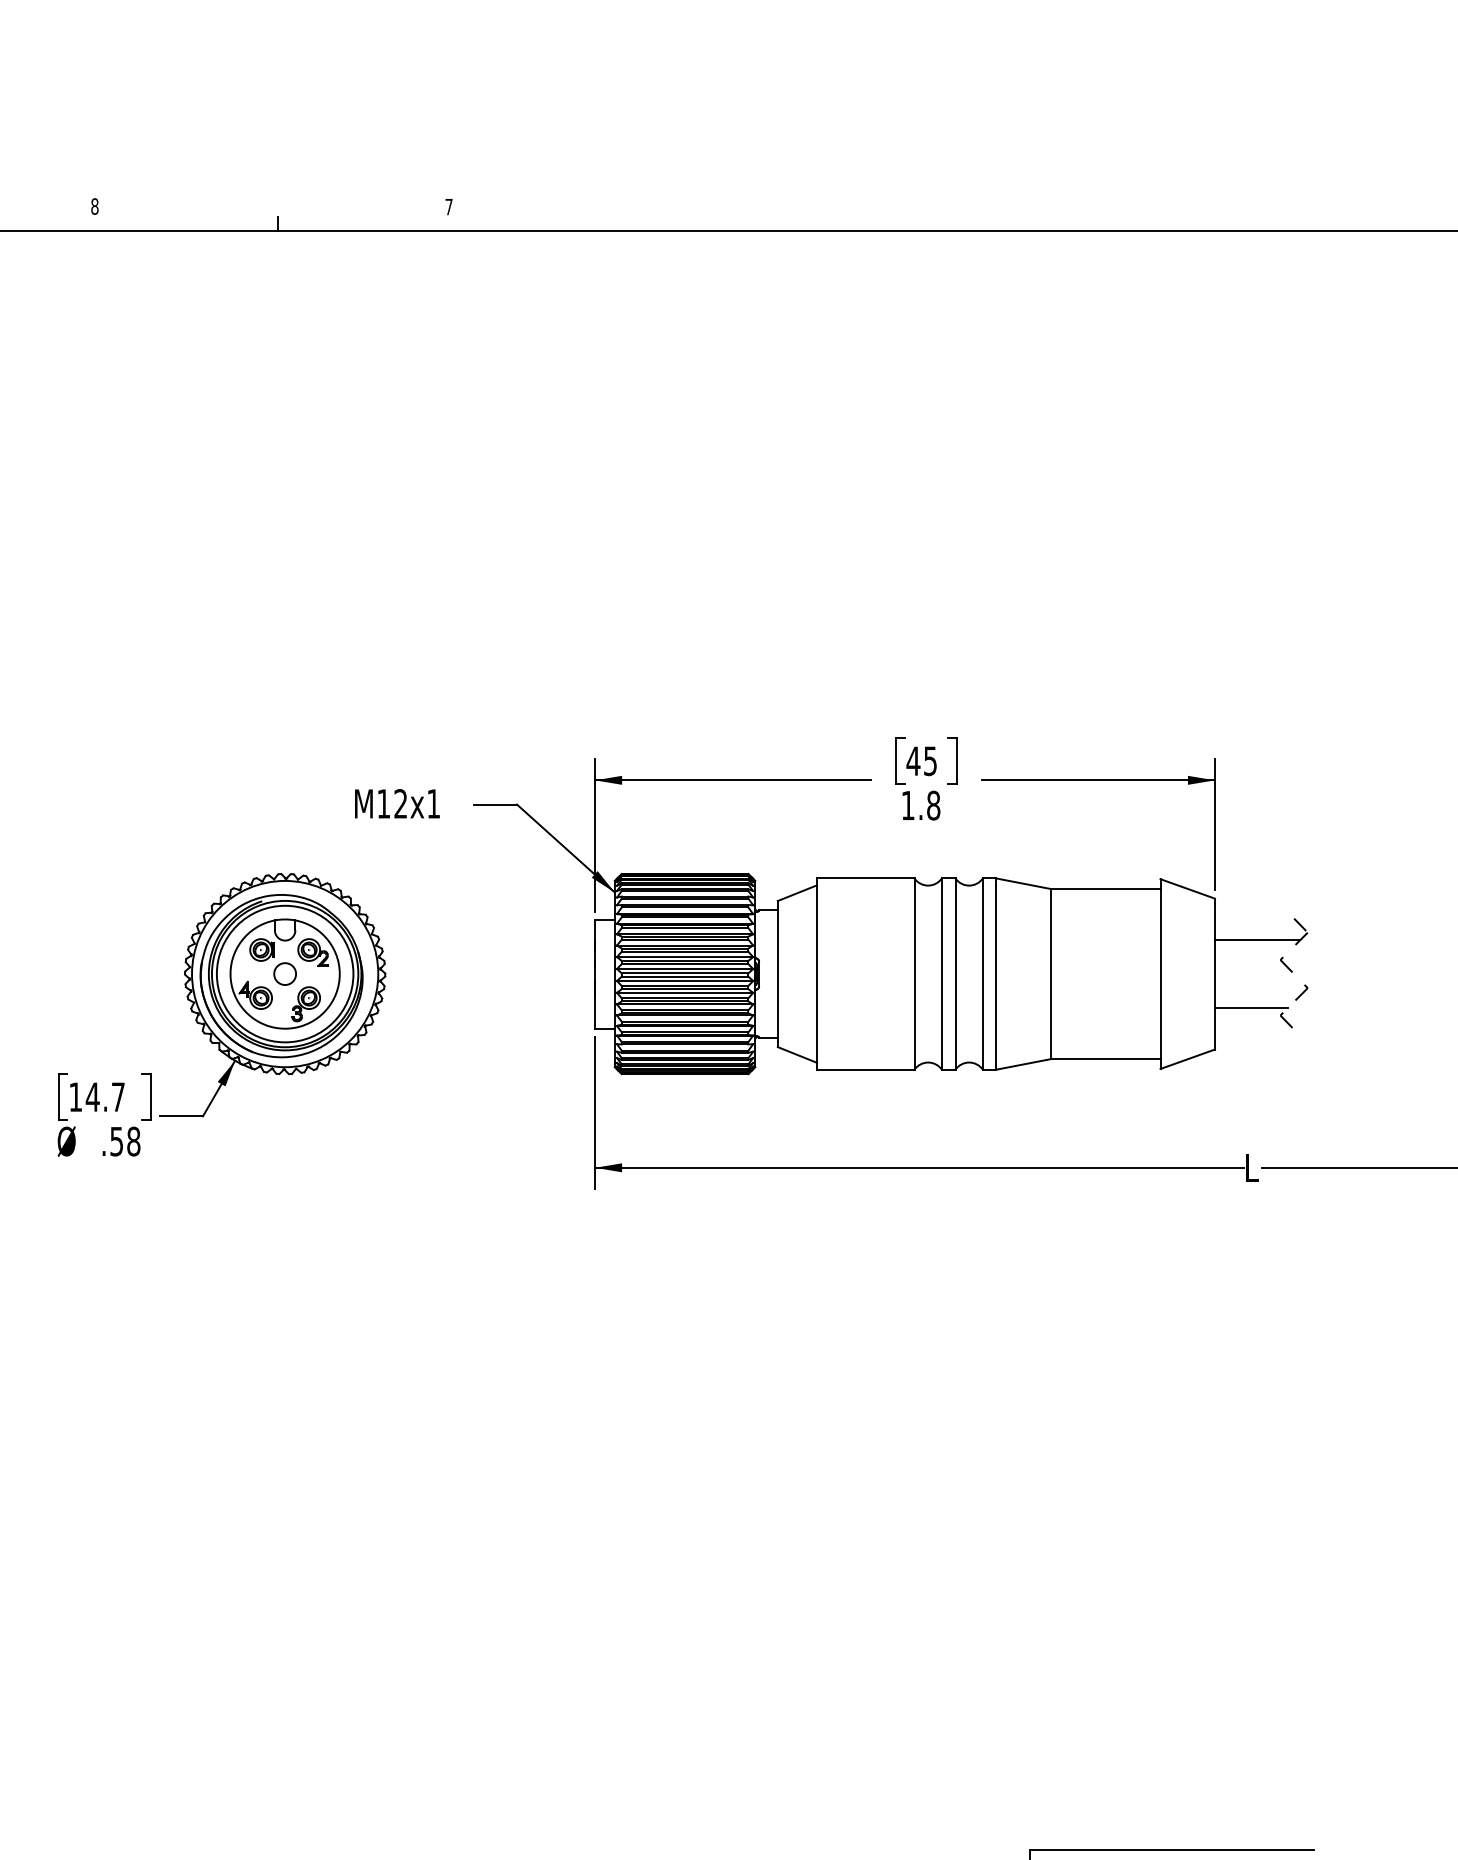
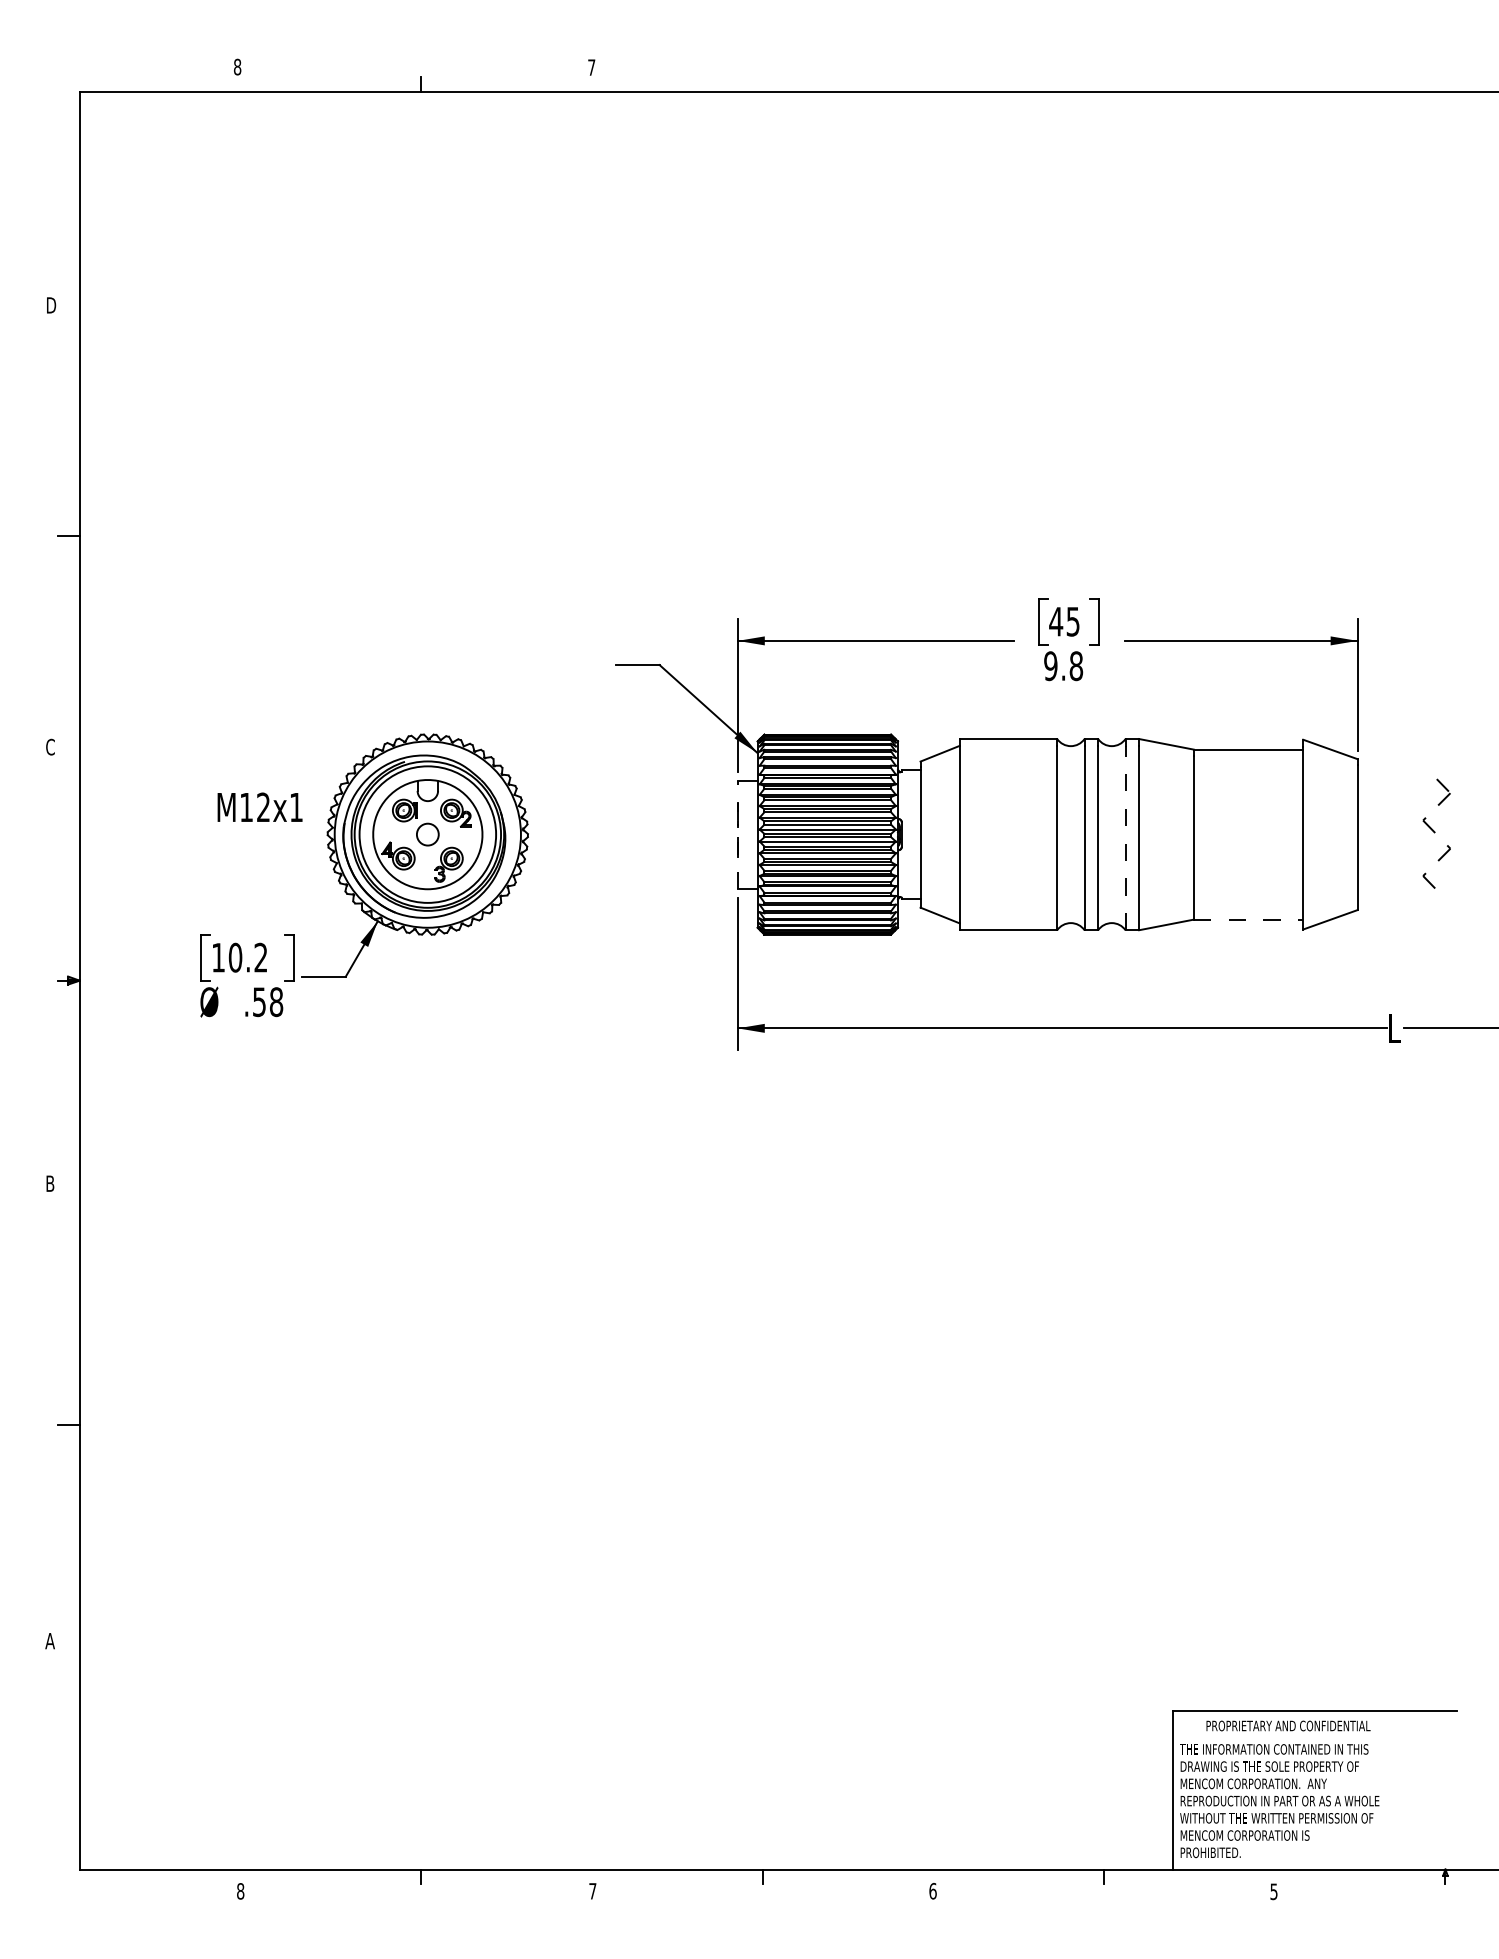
text: (396, 802) -> (259, 806), moved
text: (907, 805) -> (1050, 666), 1.8 -> 9.8
line: (1256, 939) -> (1399, 800), removed
line: (594, 973) -> (737, 834), solid -> dashed
line: (982, 976) -> (1125, 837), solid -> dashed
line: (1250, 1007) -> (1393, 868), removed
line: (1105, 1058) -> (1248, 919), solid -> dashed
text: (104, 1096) -> (247, 957), 14.7 -> 10.2

